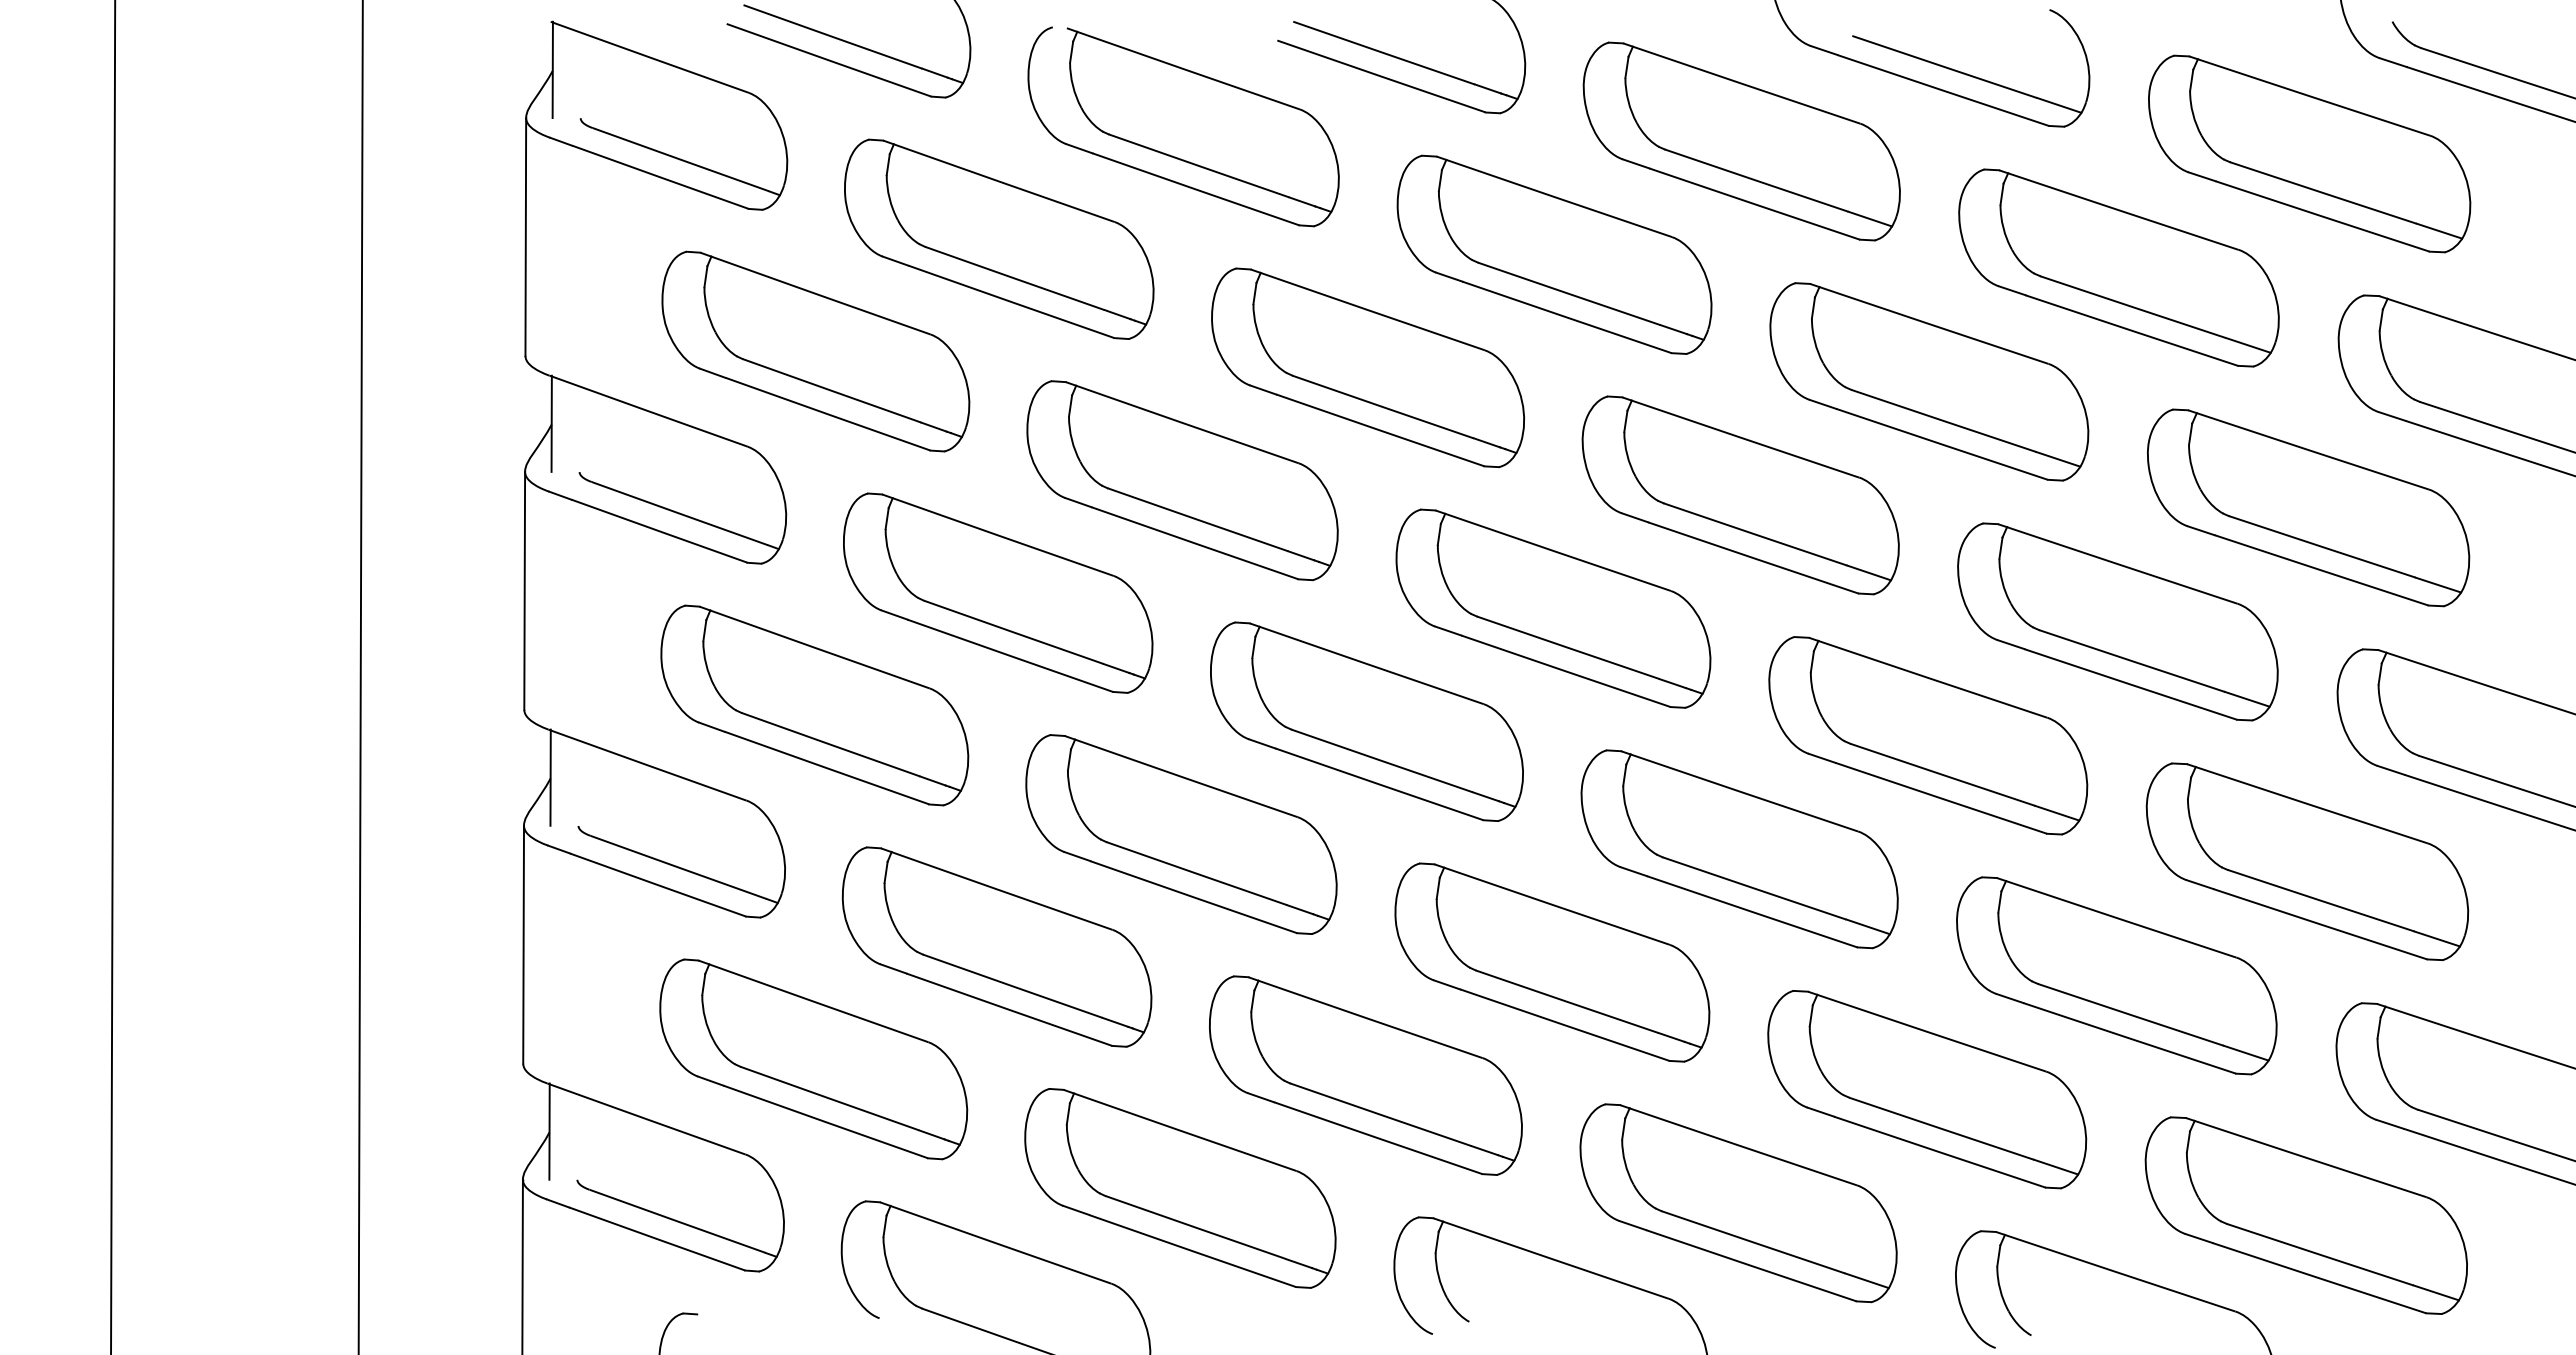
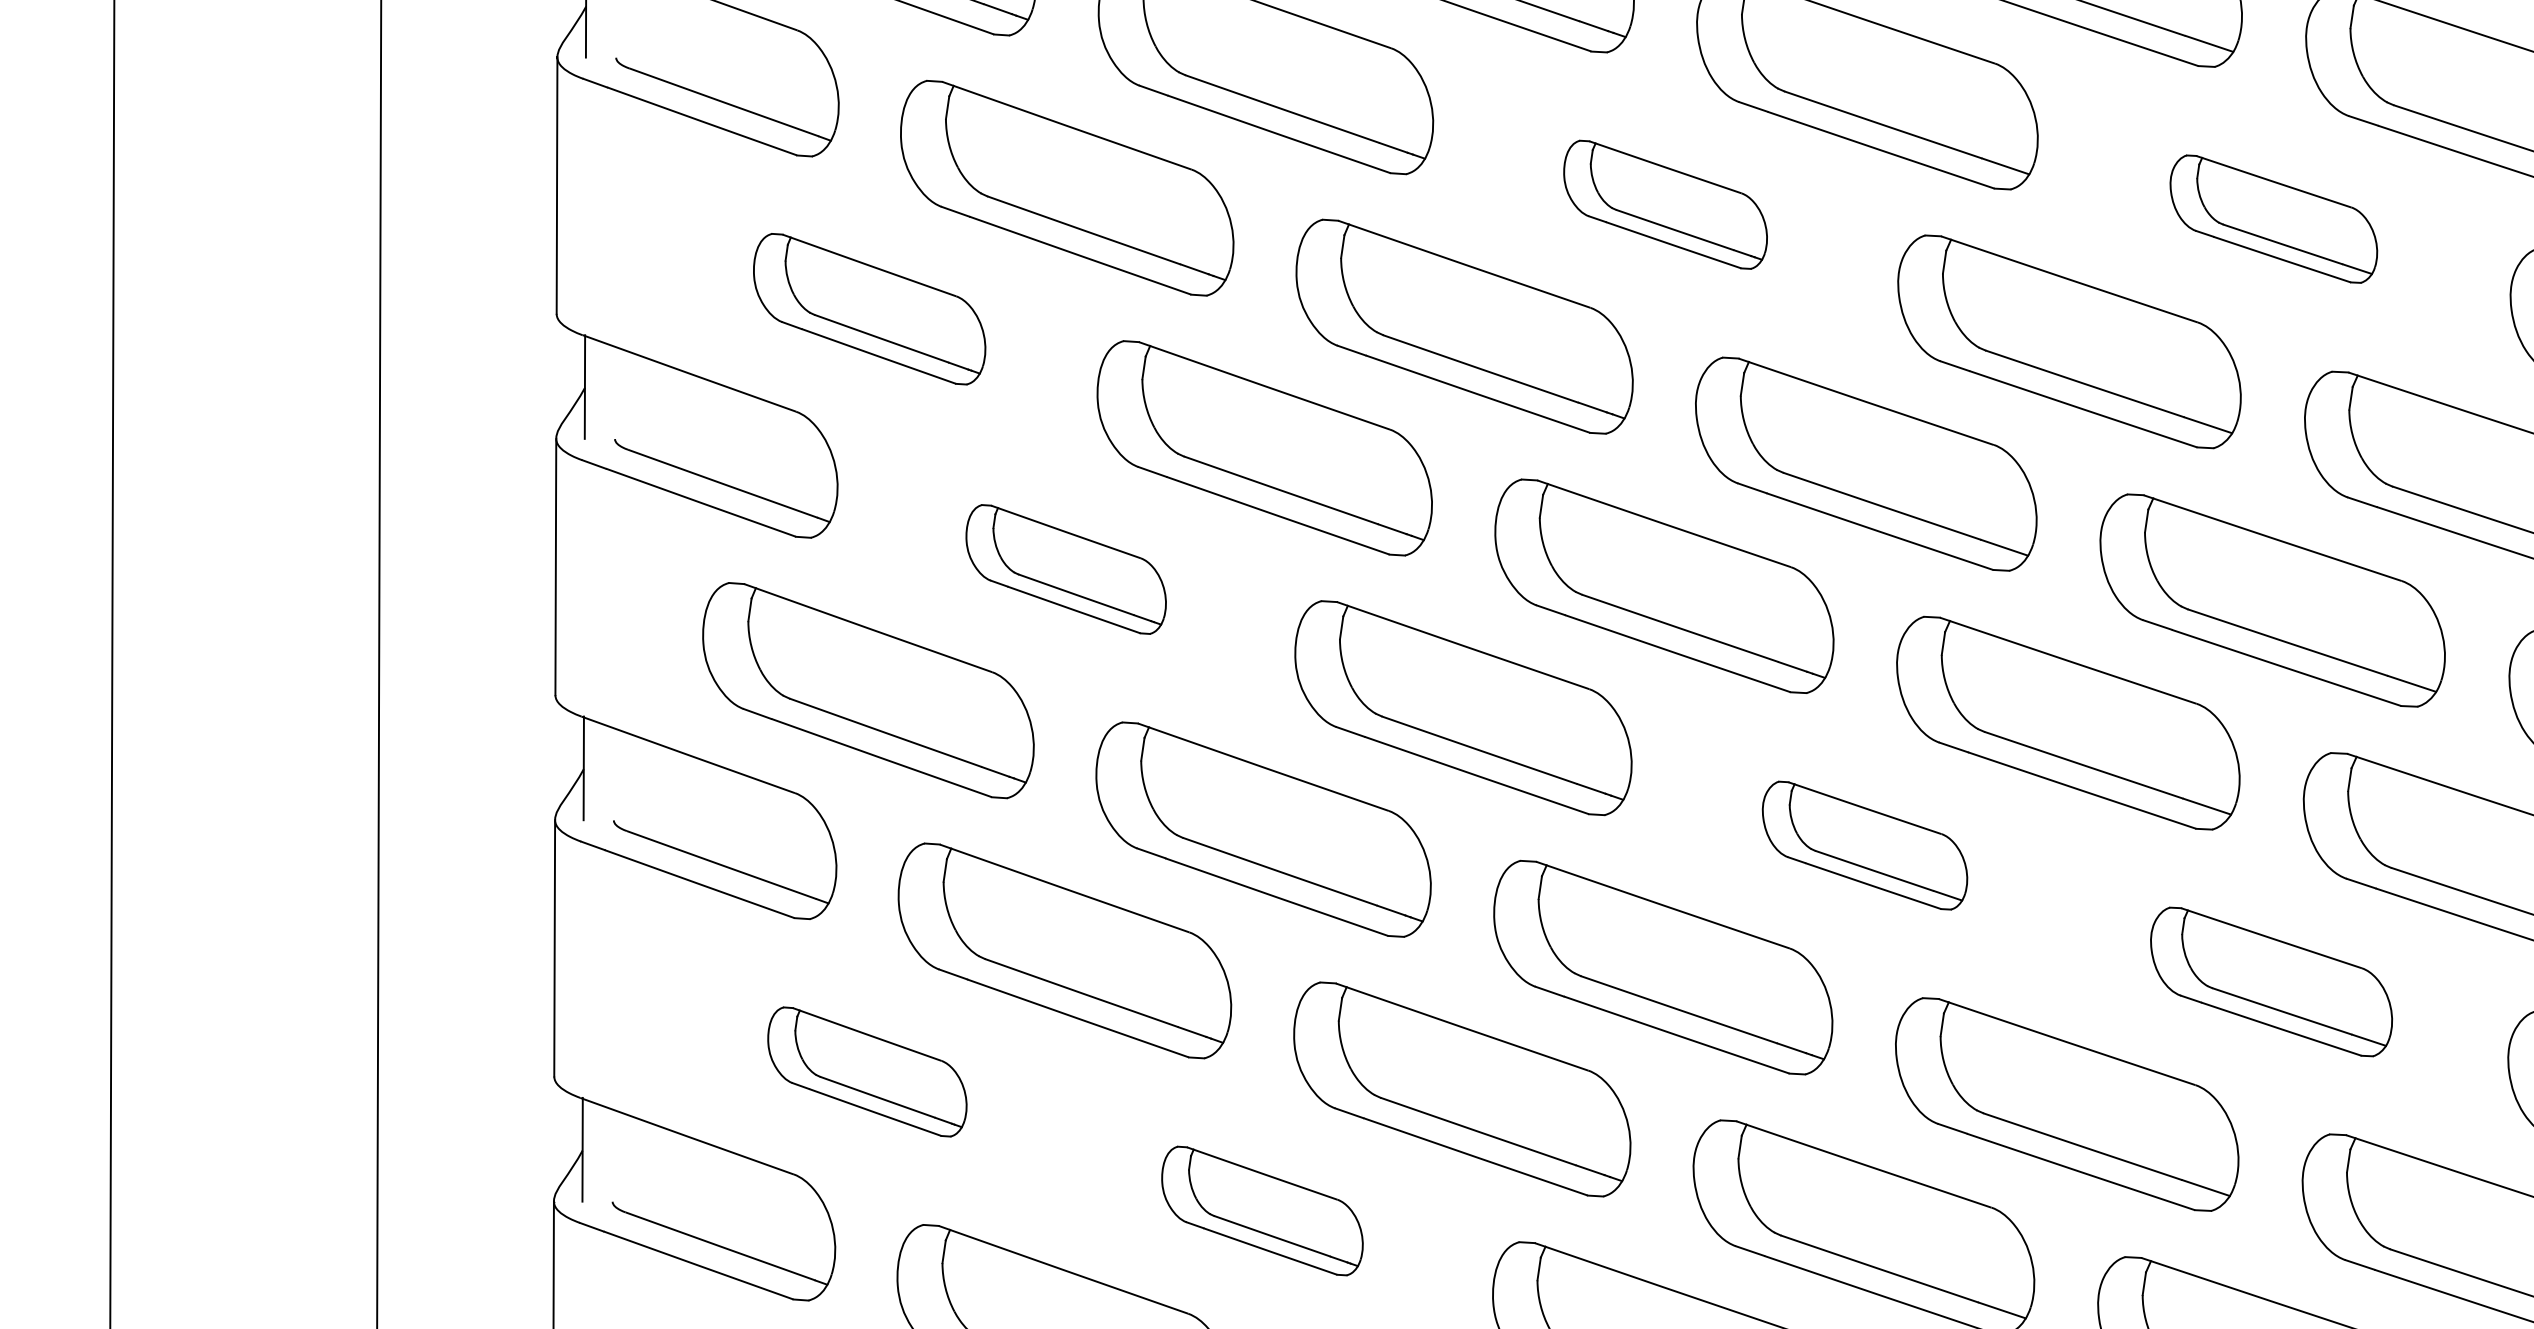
part: (1554, 254) -> (1665, 204), size x0.6
part: (2118, 267) -> (2273, 218), size x0.6
part: (815, 351) -> (869, 309), size x0.7
part: (998, 592) -> (1066, 568), size x0.6
part: (1739, 849) -> (1864, 845), size x0.6
part: (2116, 975) -> (2271, 981), size x0.7
part: (813, 1059) -> (867, 1072), size x0.6
part: (1180, 1188) -> (1262, 1211), size x0.6

